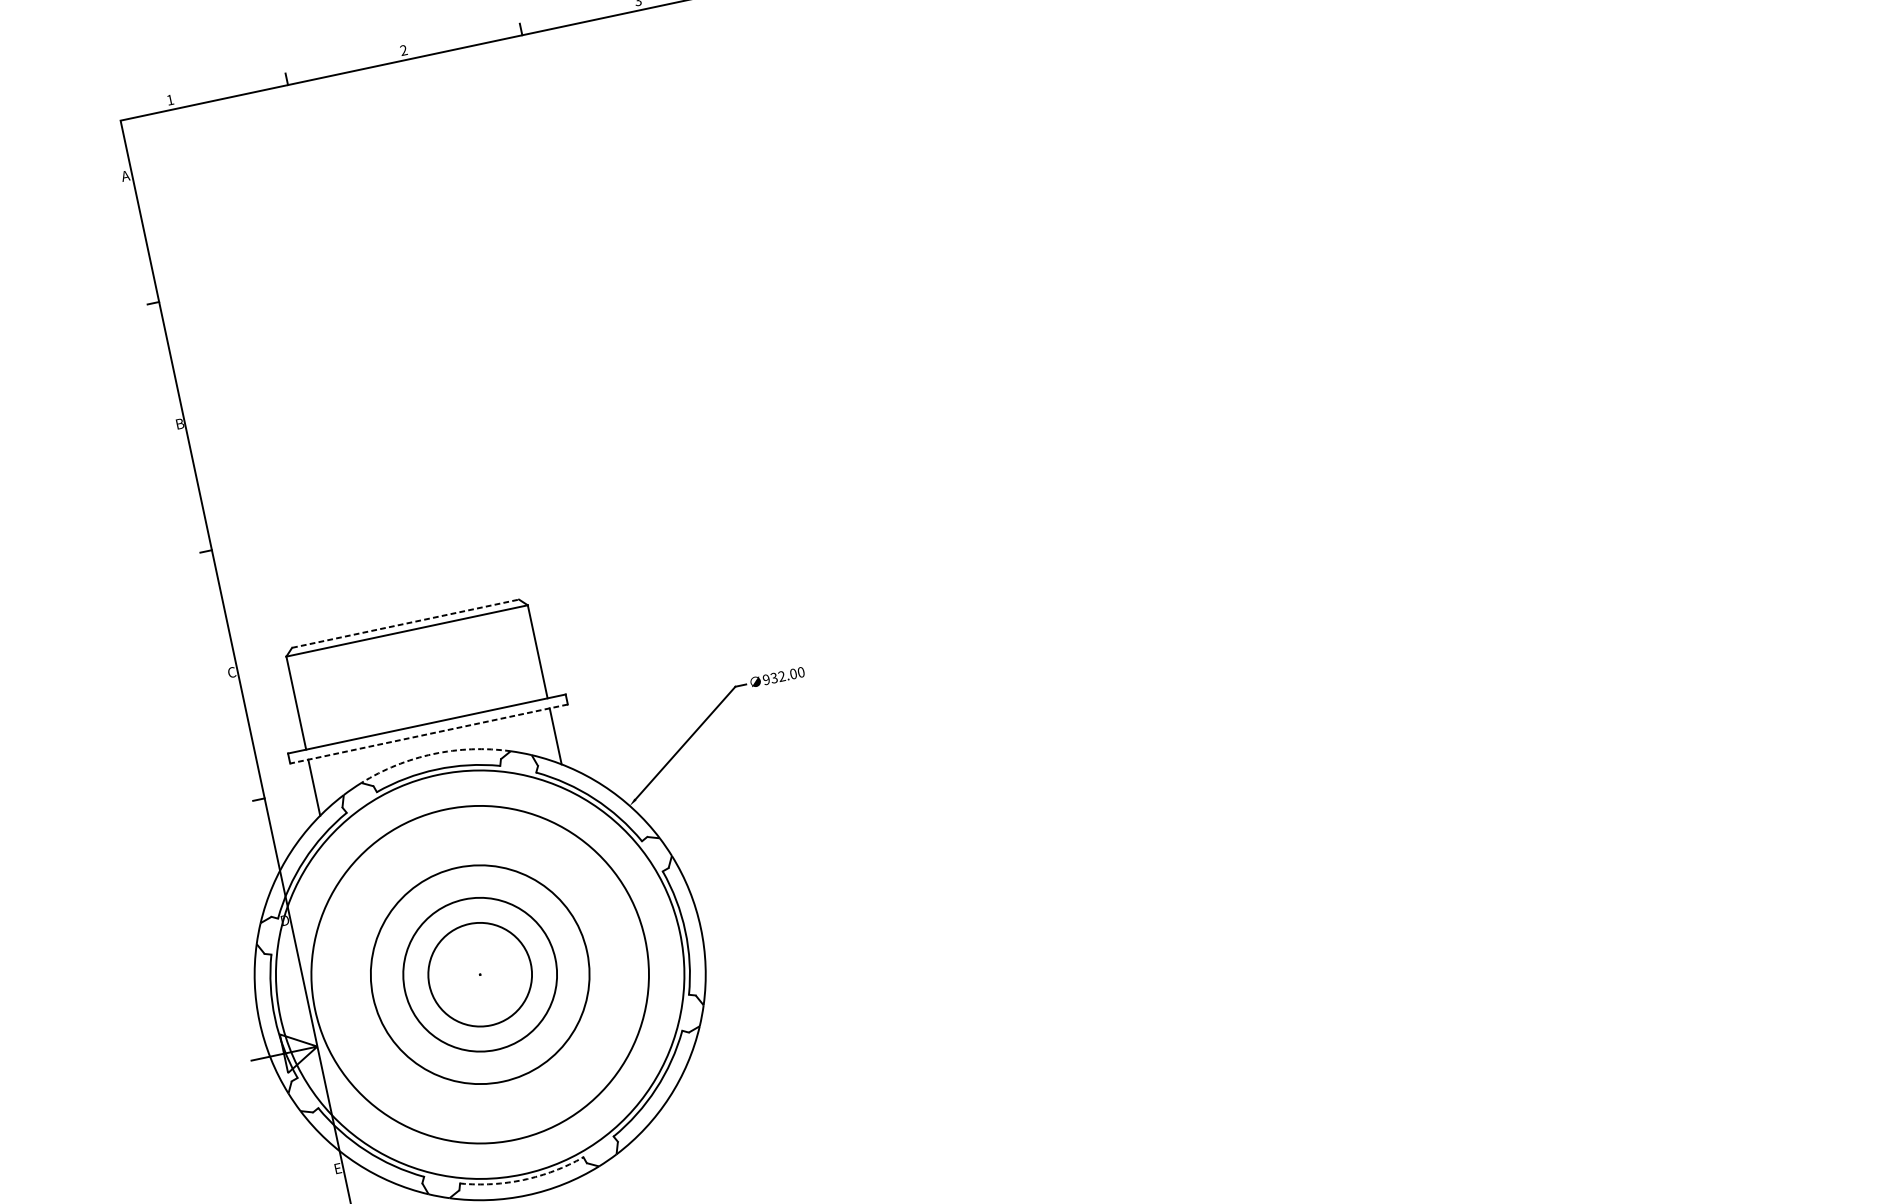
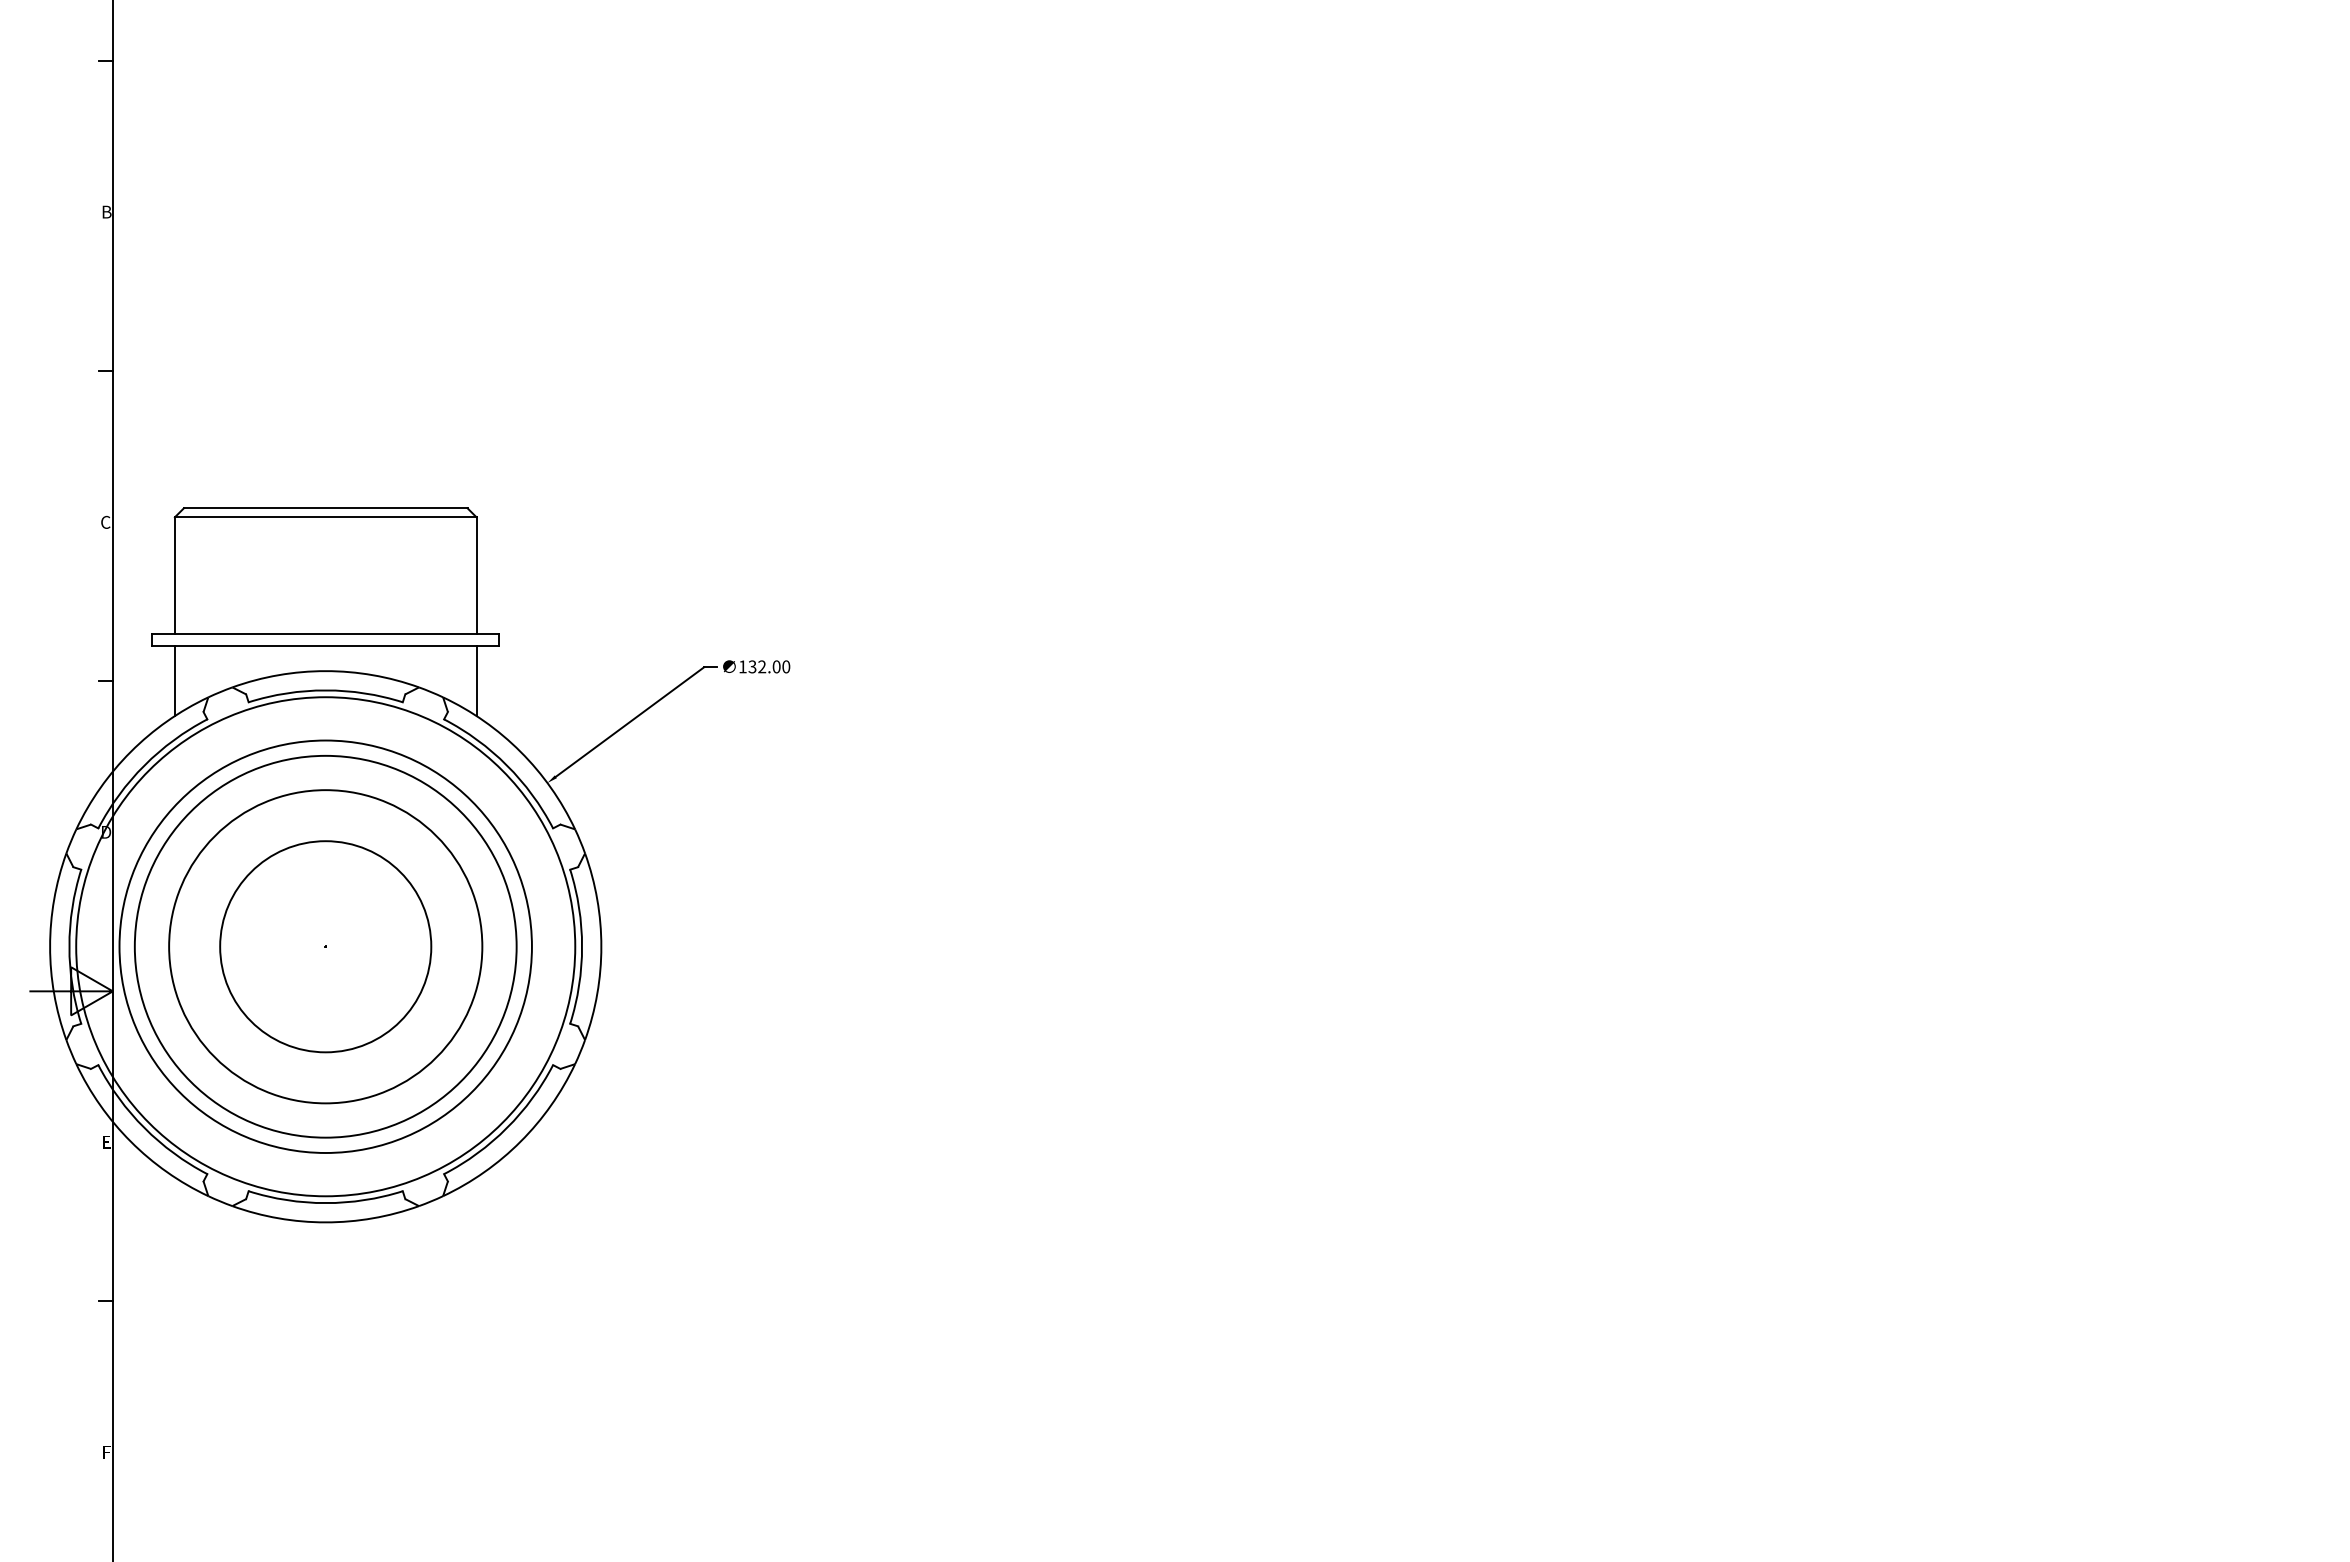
line: (405, 623) -> (325, 508), dashed -> solid
text: (766, 679) -> (742, 666), 932.00 -> 132.00
line: (428, 734) -> (325, 646), dashed -> solid
arc: (433, 754) -> (325, 671), dashed -> solid
circle: (479, 974) -> (325, 946), size x1.43
circle: (479, 974) -> (325, 946), size x1.67
circle: (479, 974) -> (325, 946), size x1.67
arc: (523, 1180) -> (325, 1203), dashed -> solid

